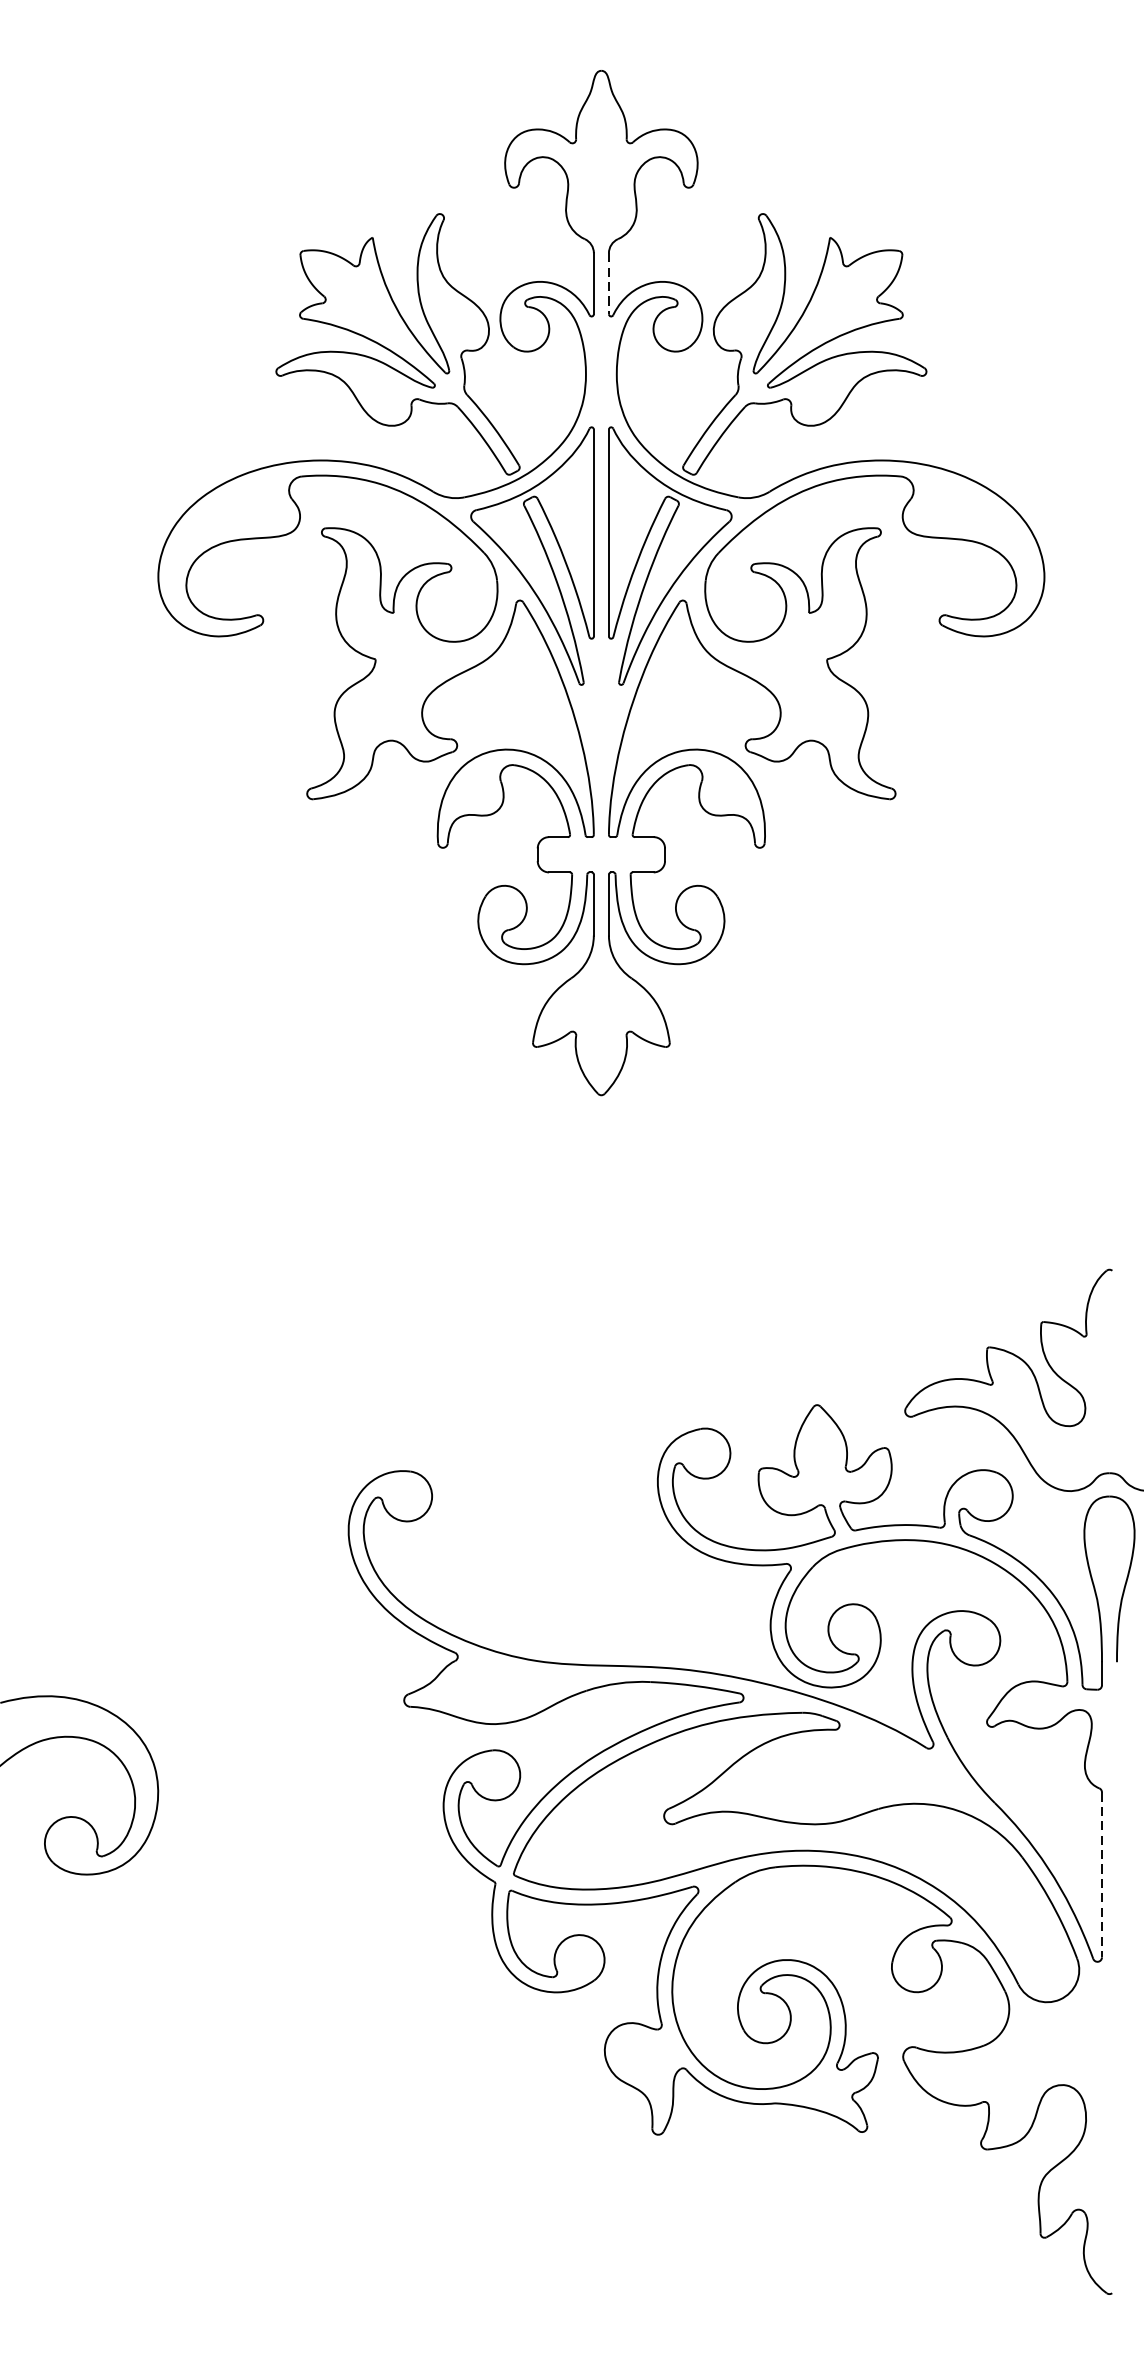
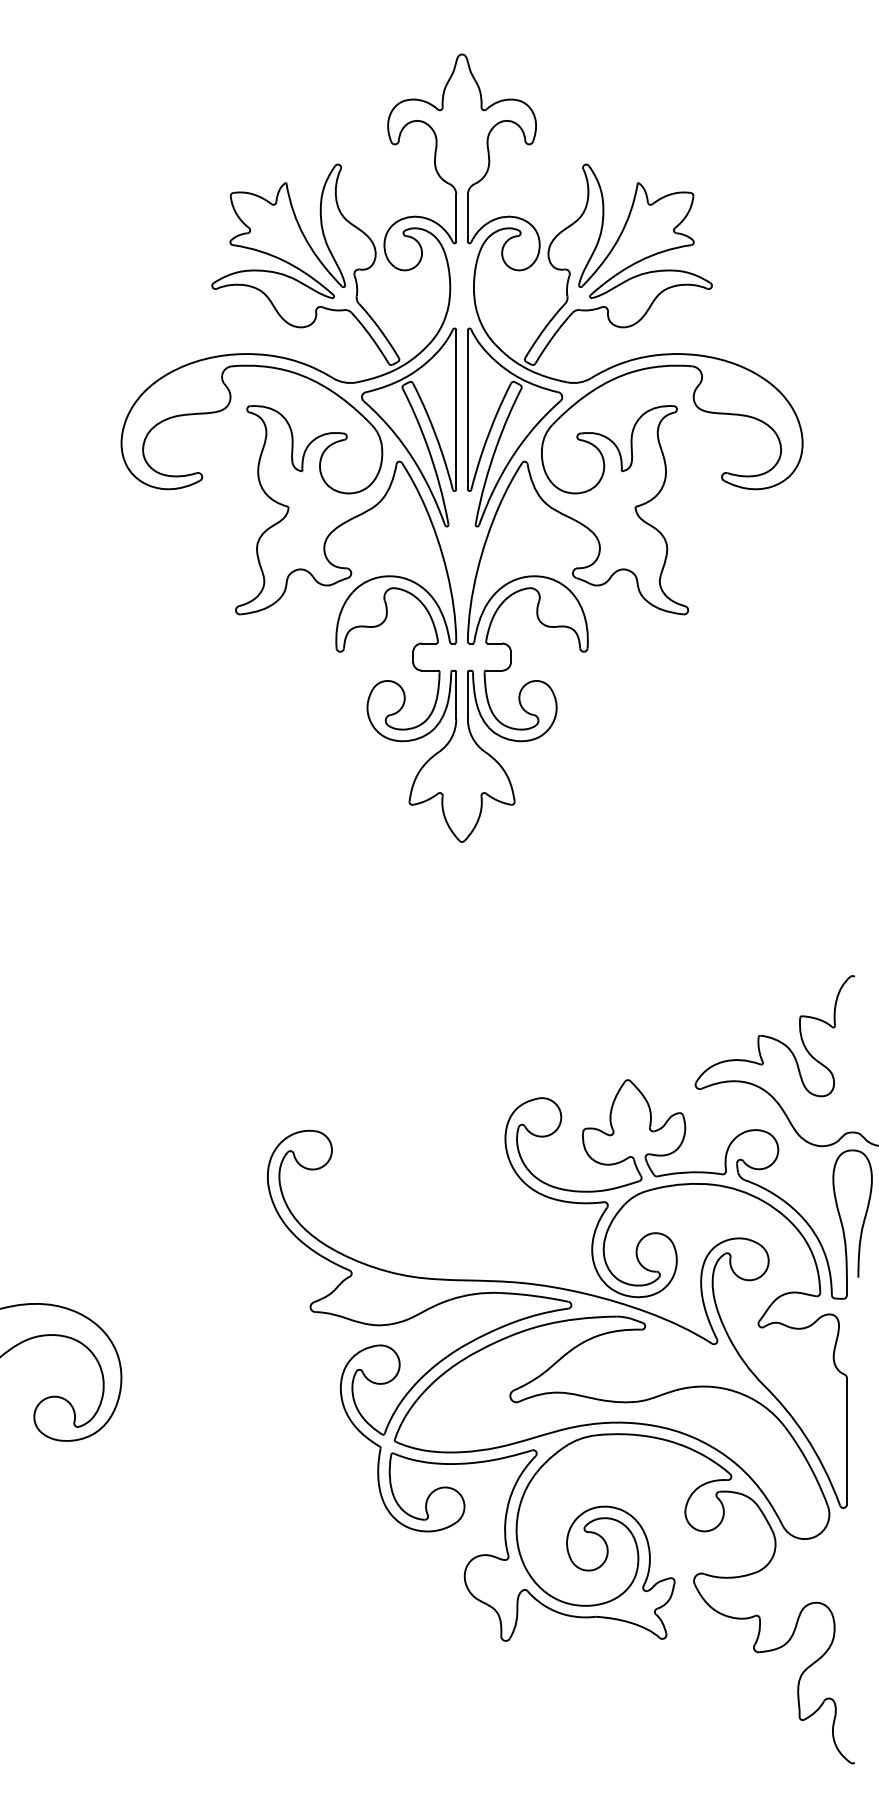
line: (608, 284) -> (467, 218), dashed -> solid
line: (1101, 1875) -> (846, 1441), dashed -> solid

